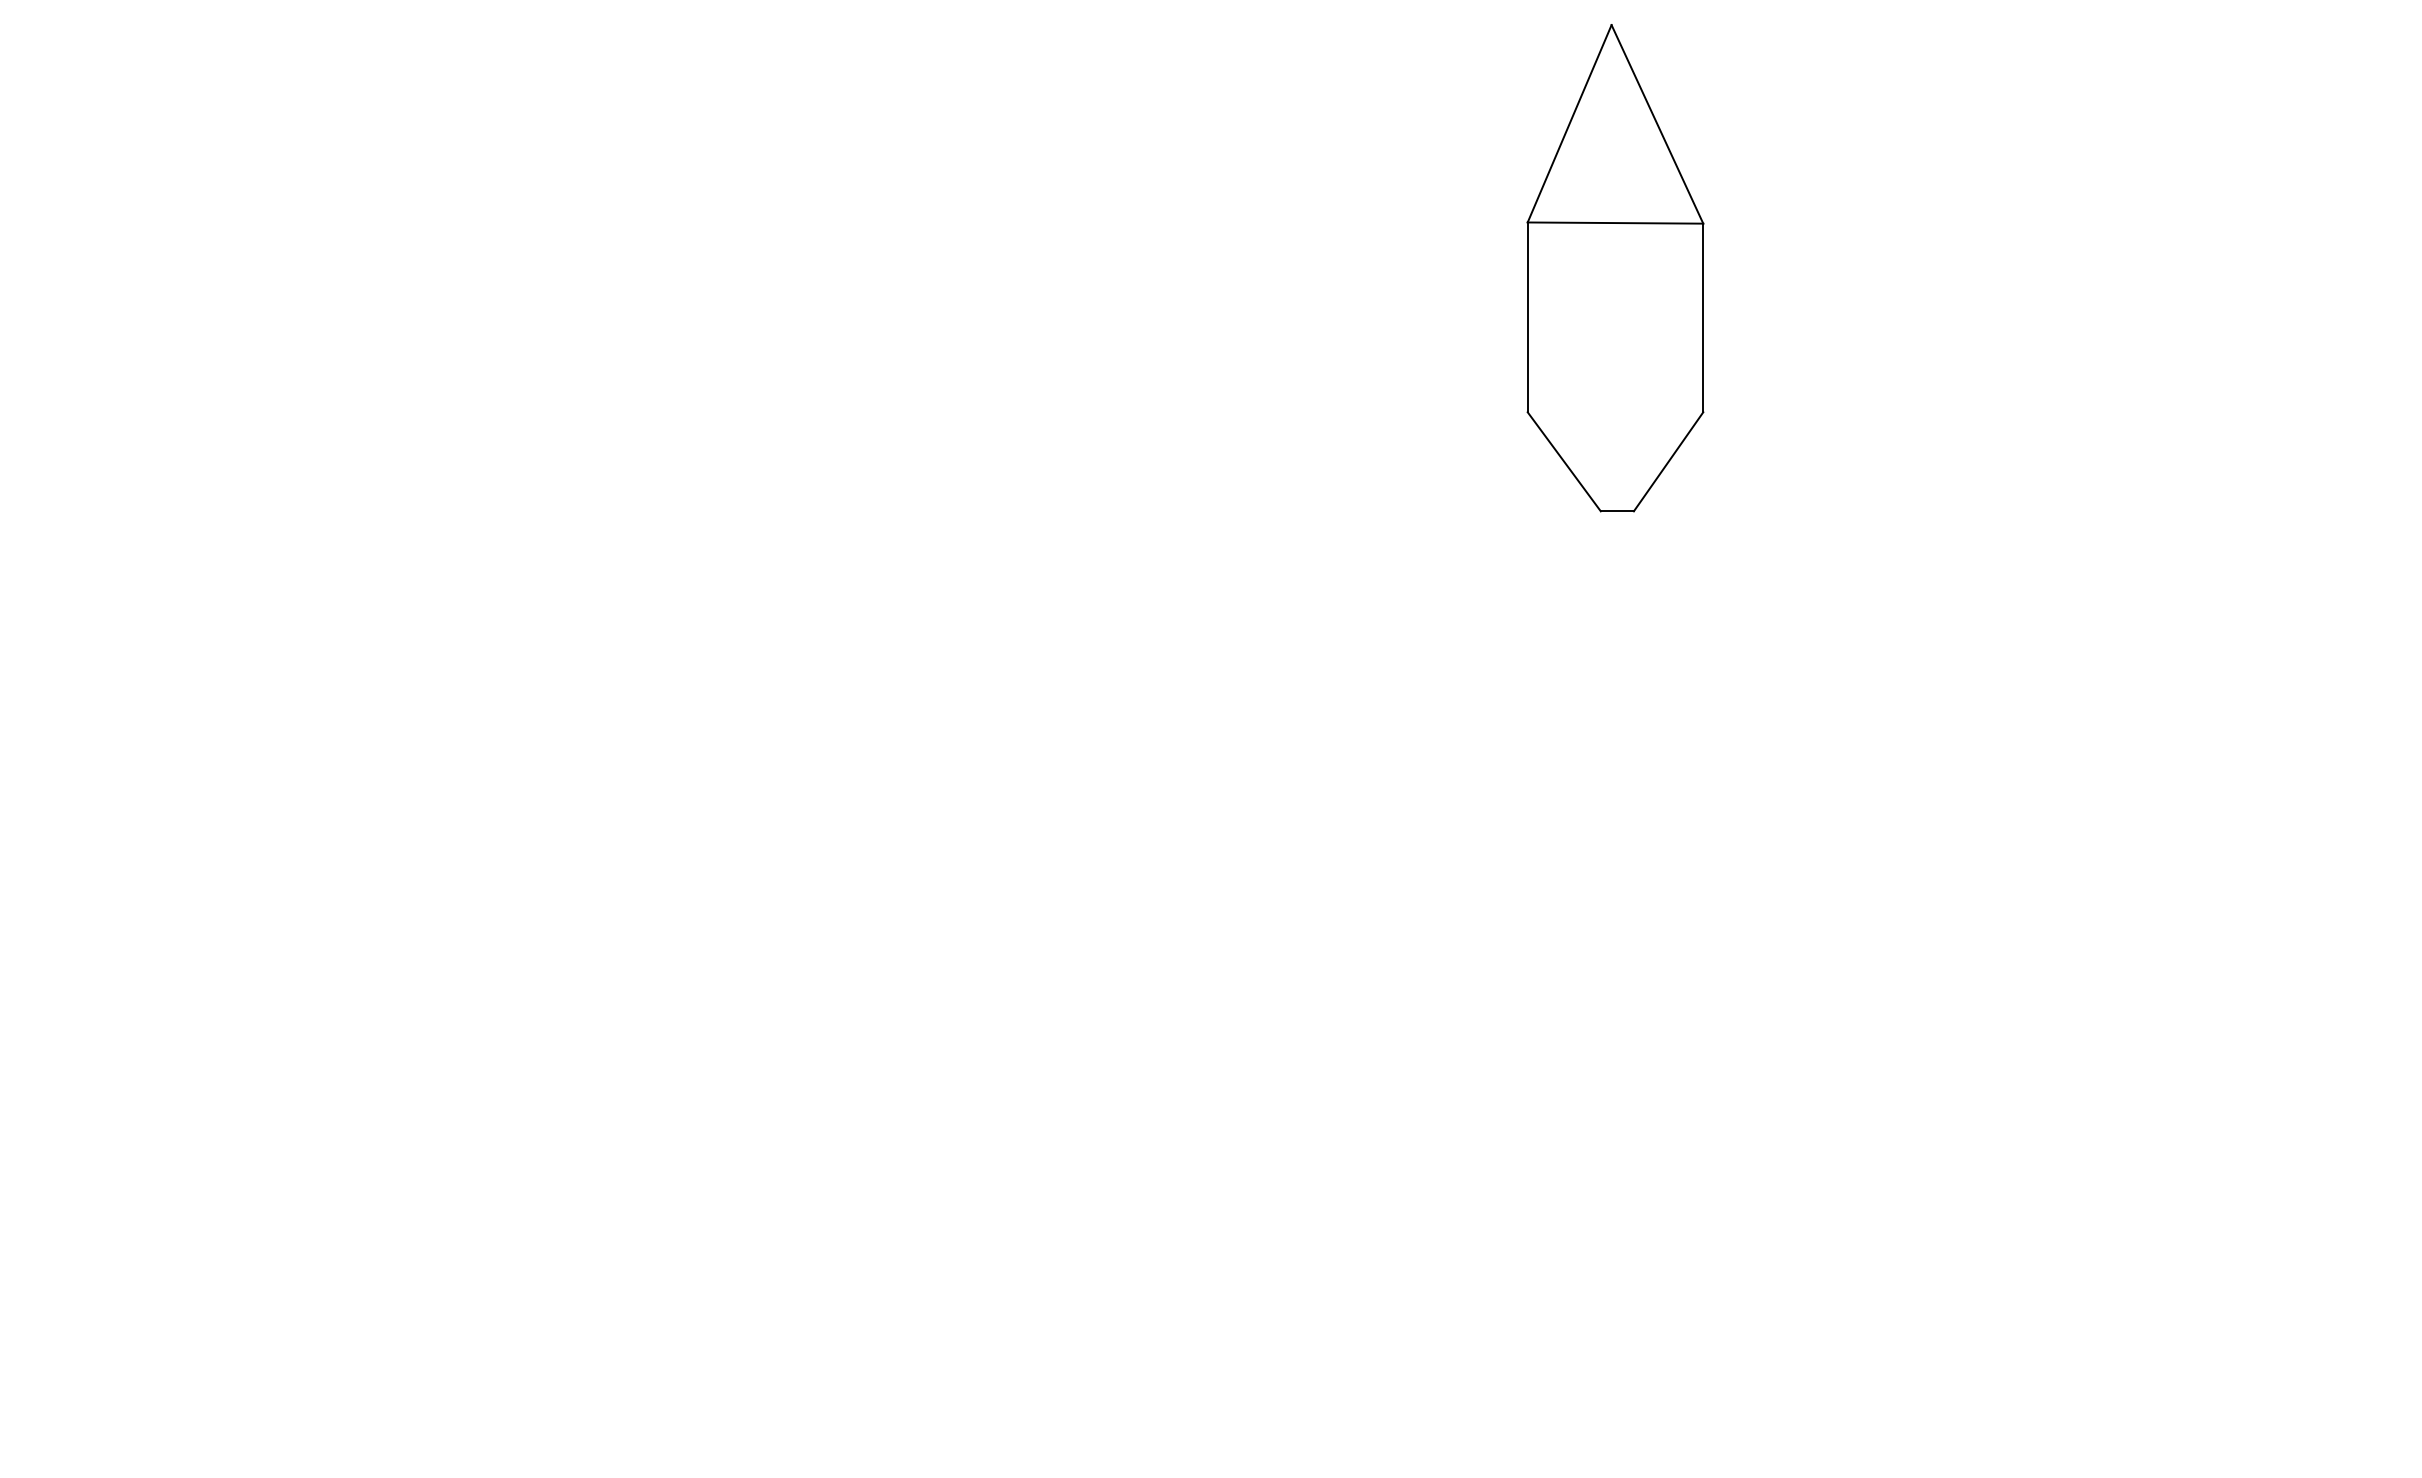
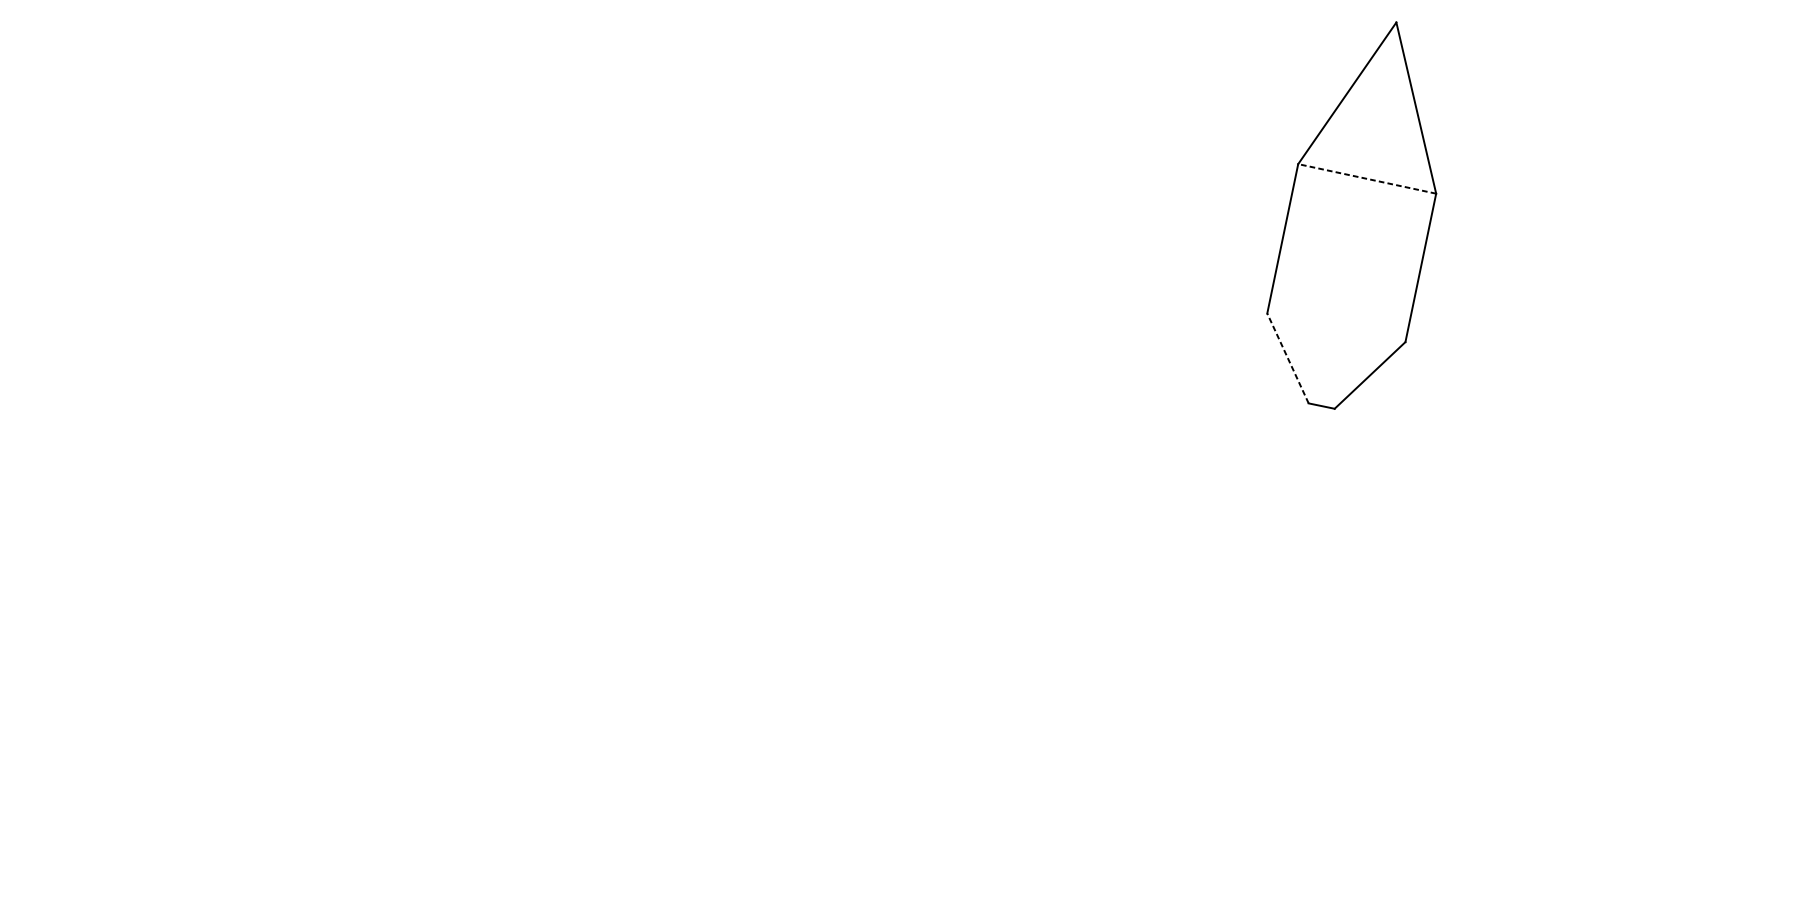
line: (1615, 223) -> (1367, 179), solid -> dashed
line: (1564, 461) -> (1288, 358), solid -> dashed

